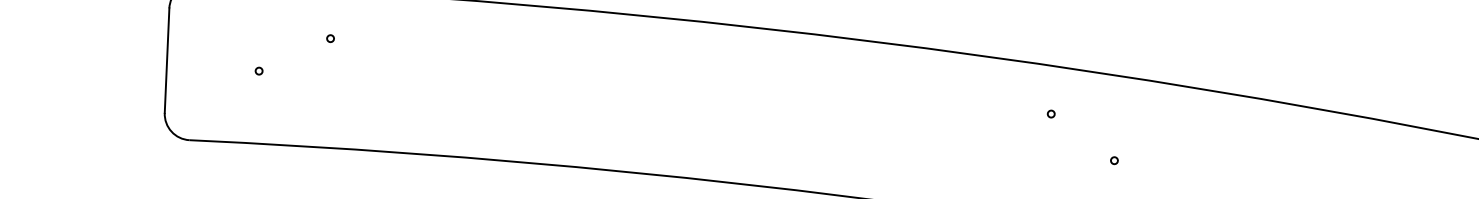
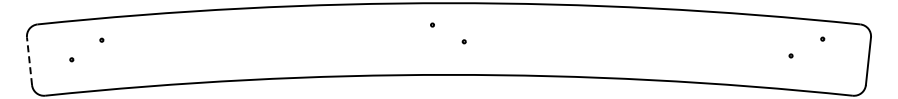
line: (166, 60) -> (29, 61), solid -> dashed

